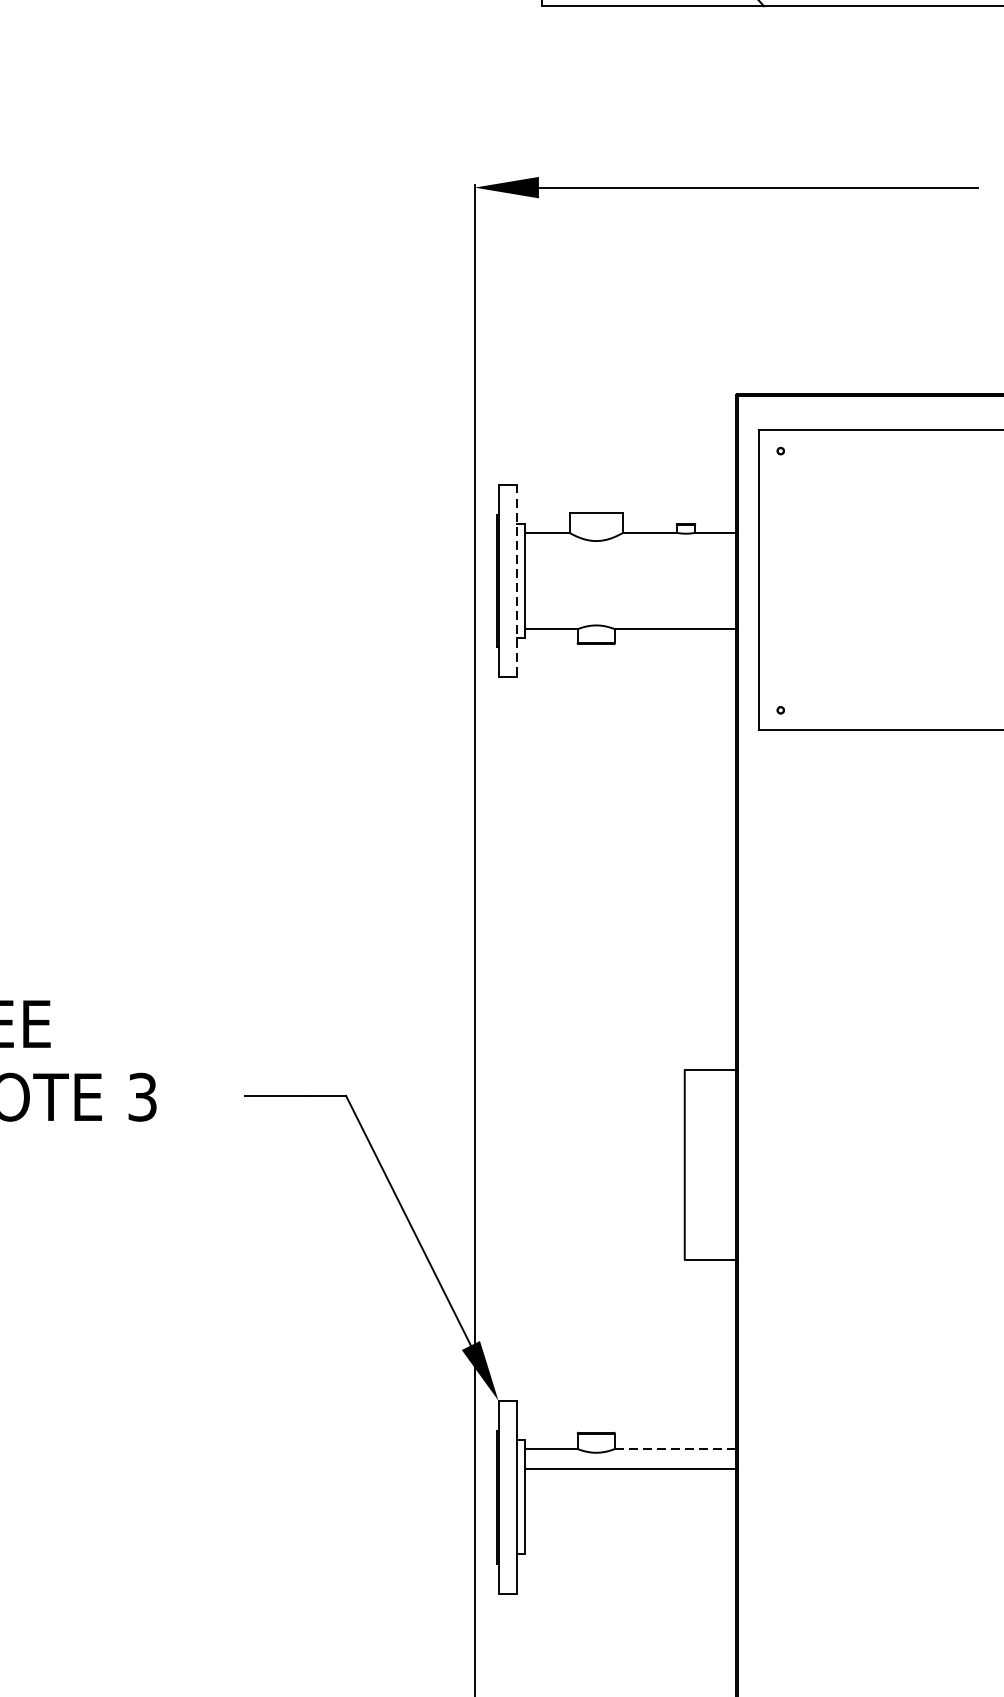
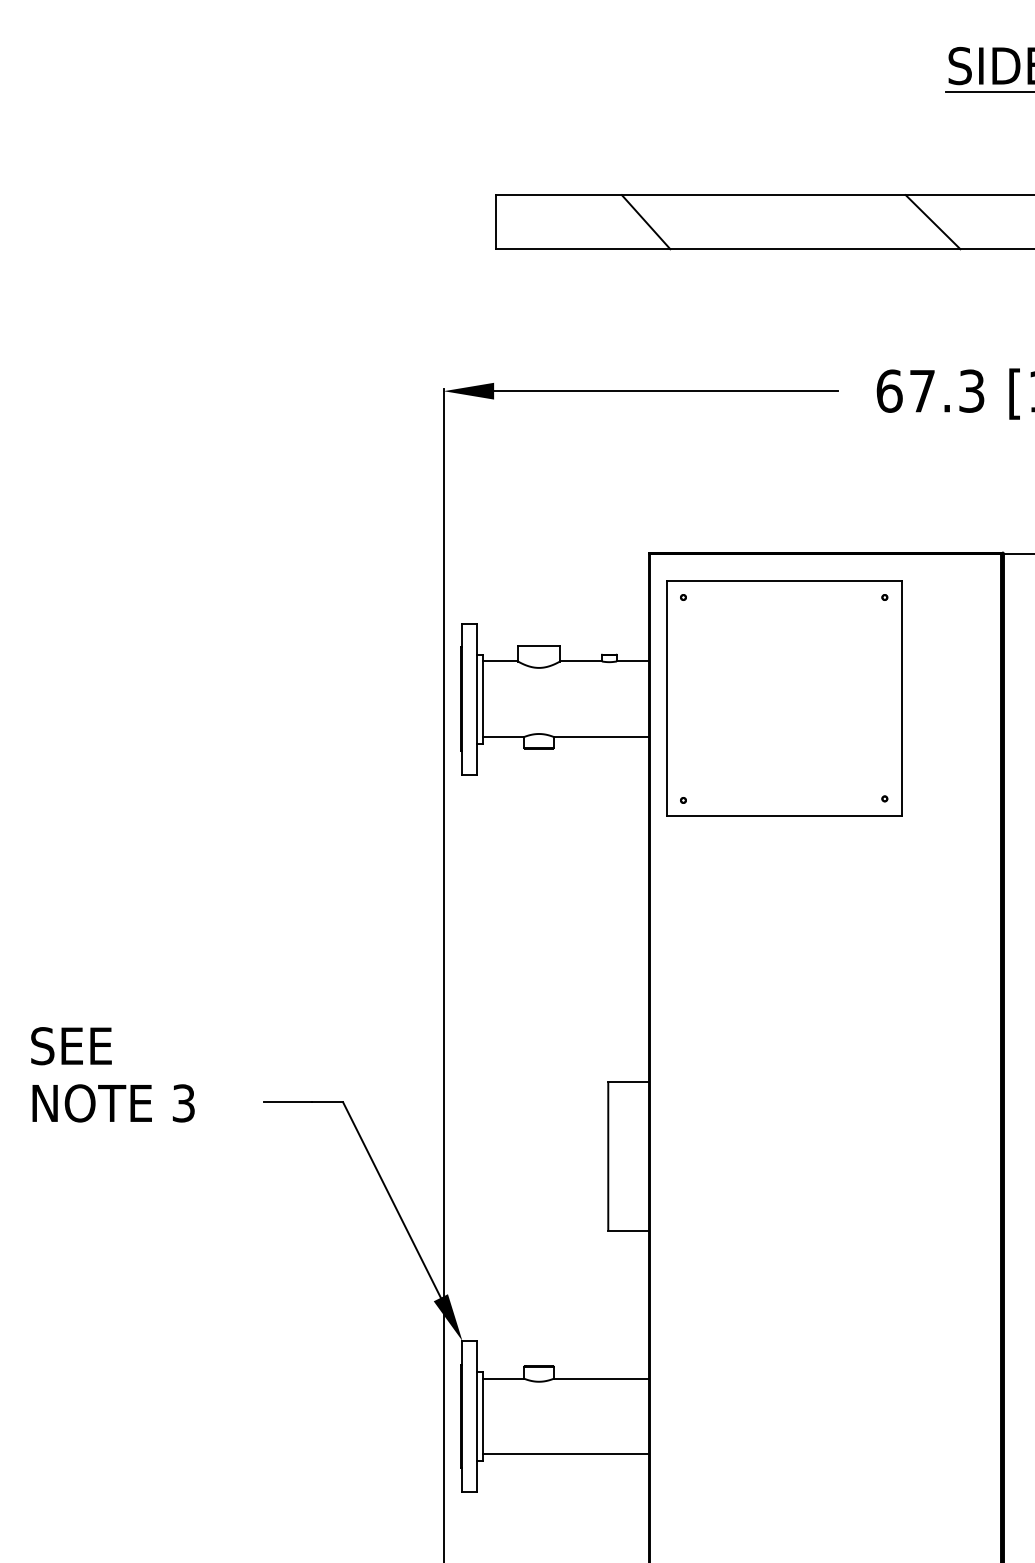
line: (517, 581) -> (477, 699), dashed -> solid
line: (676, 1448) -> (601, 1378), dashed -> solid
line: (630, 1469) -> (565, 1454), moved

